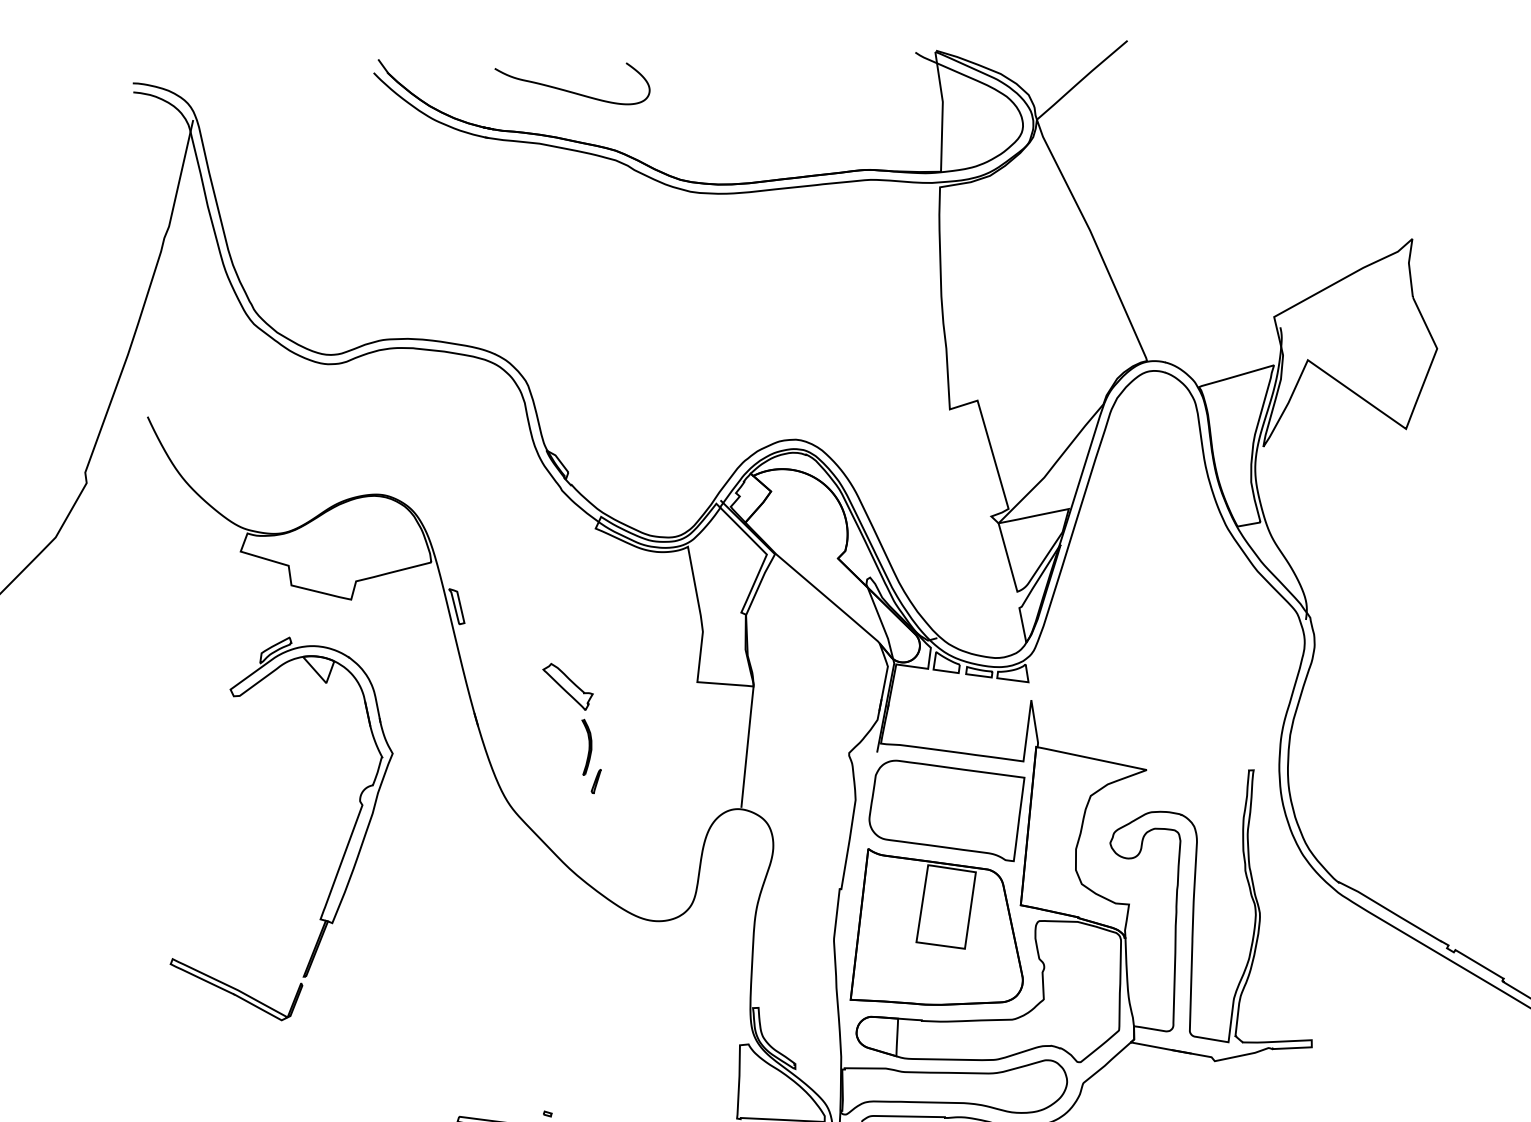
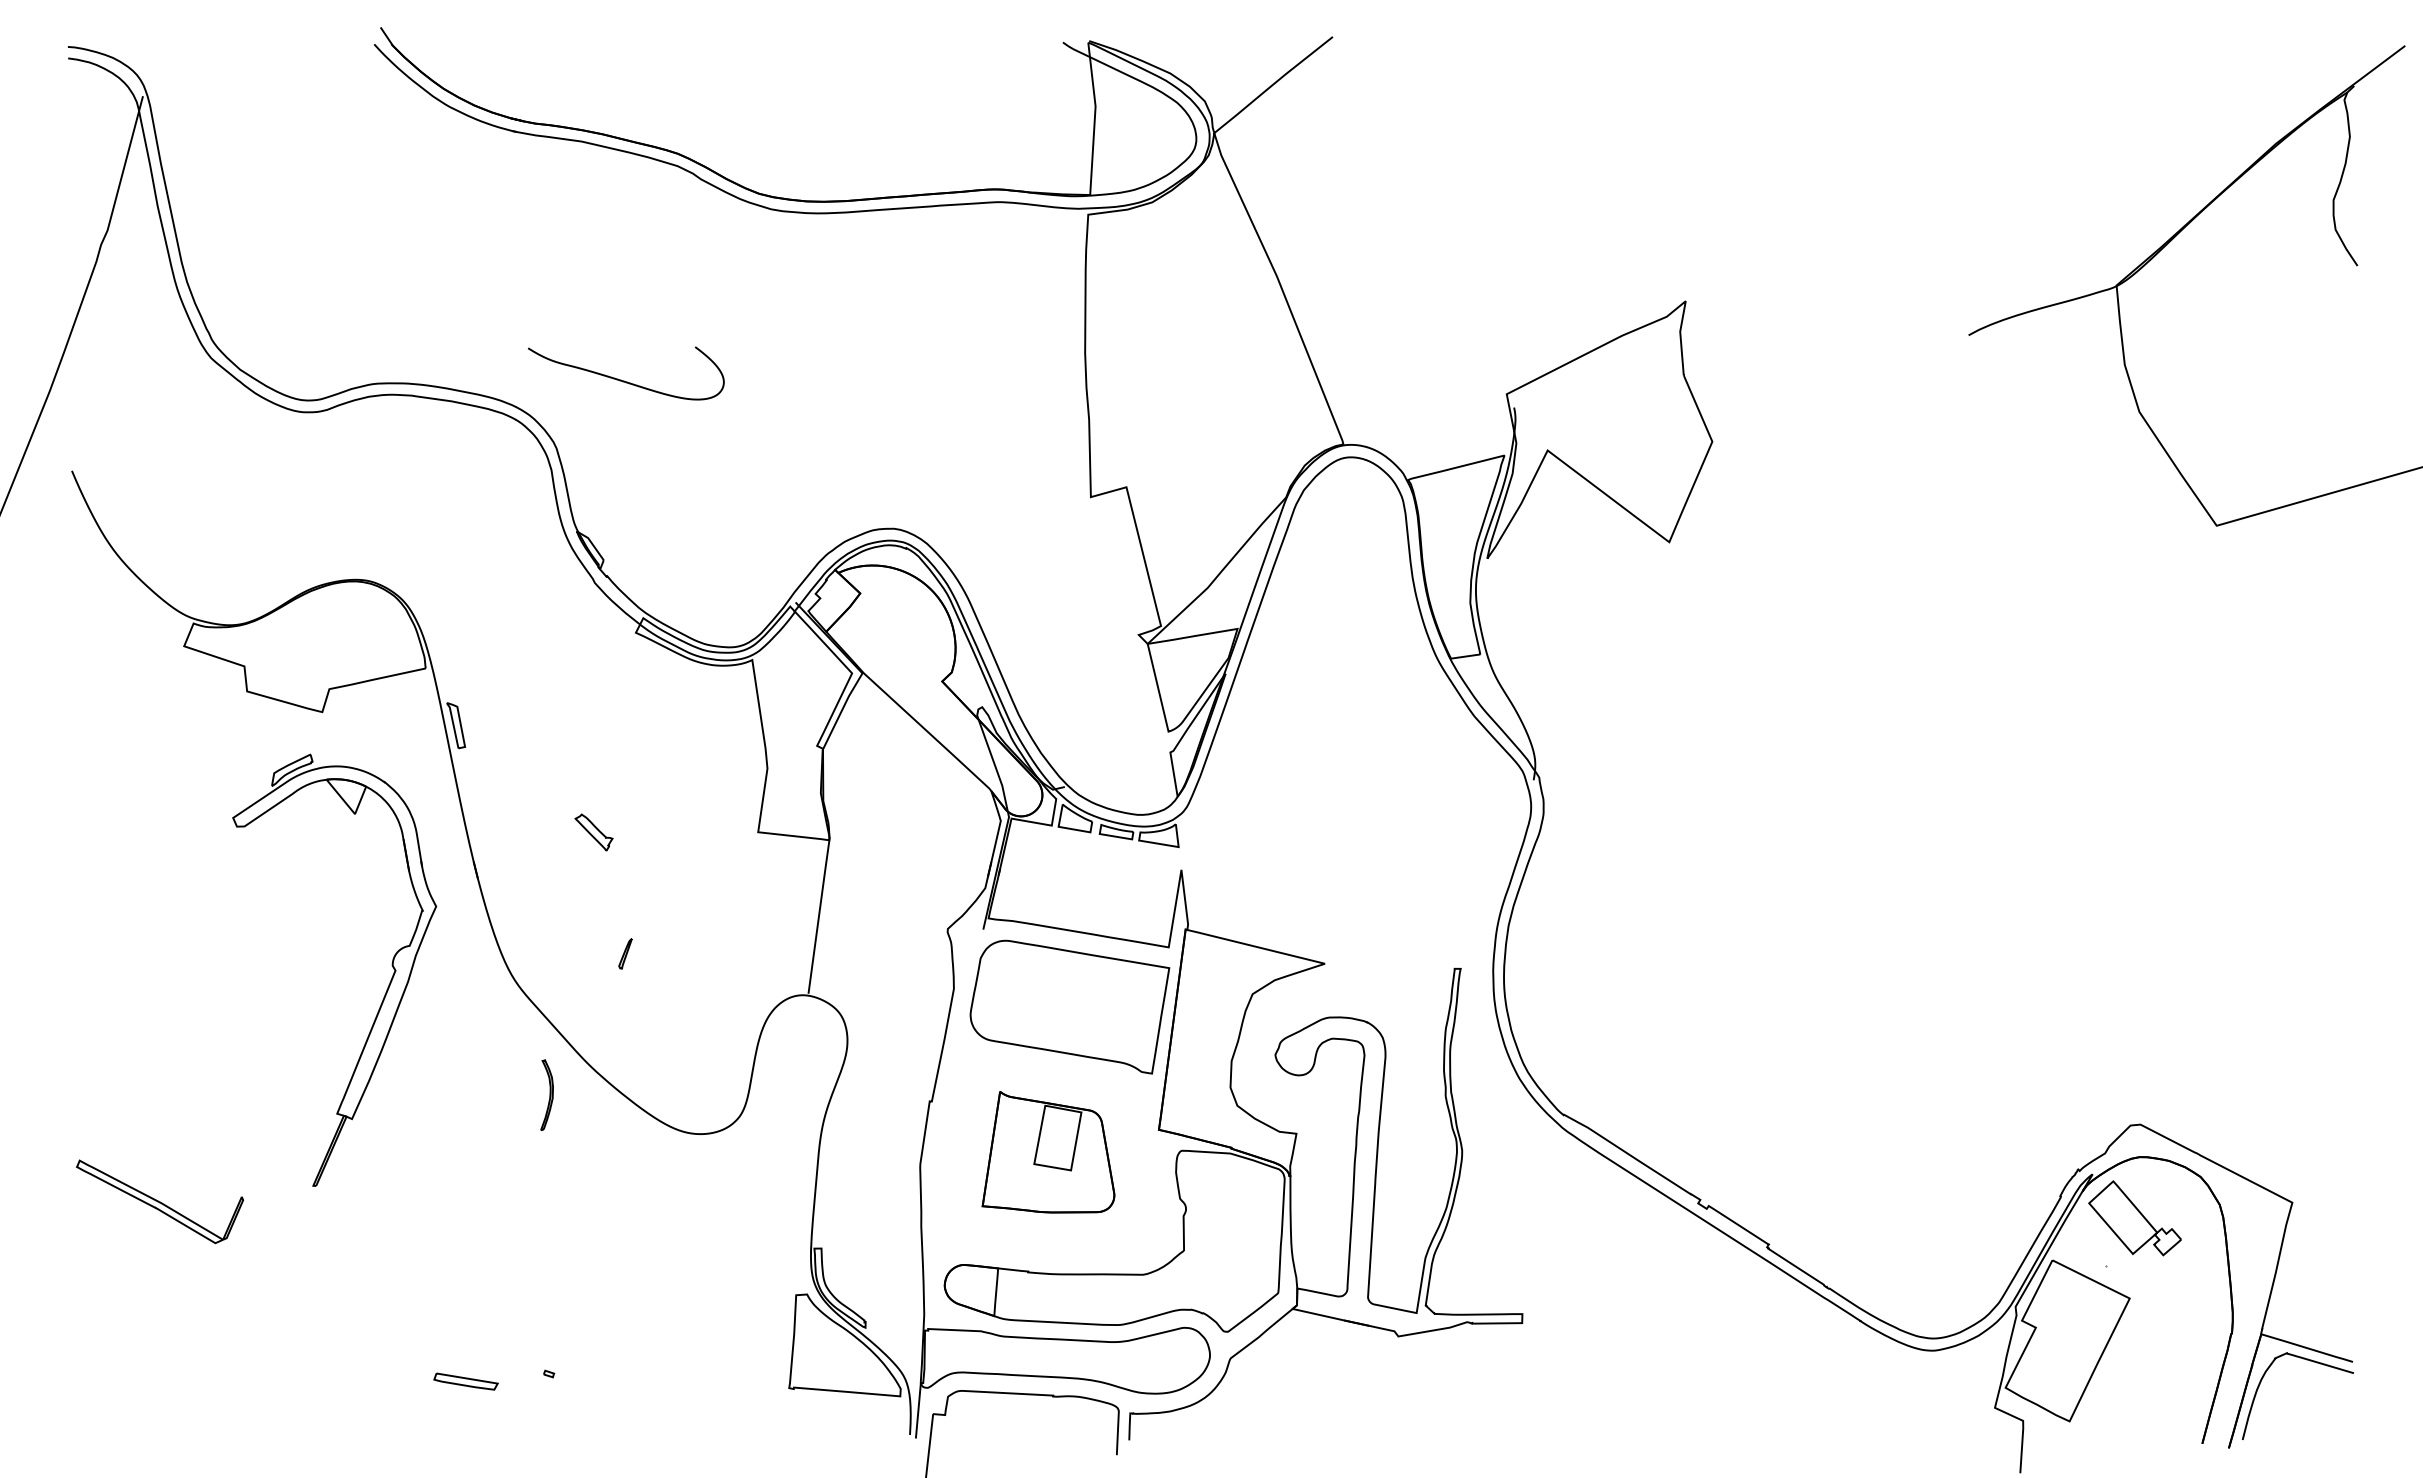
curve: (571, 91) -> (624, 380), moved
part: (567, 686) -> (593, 832), size x0.6
part: (586, 746) -> (546, 1094), moved
part: (355, 820) -> (386, 989), moved
part: (934, 925) -> (1048, 1151), size x0.6

